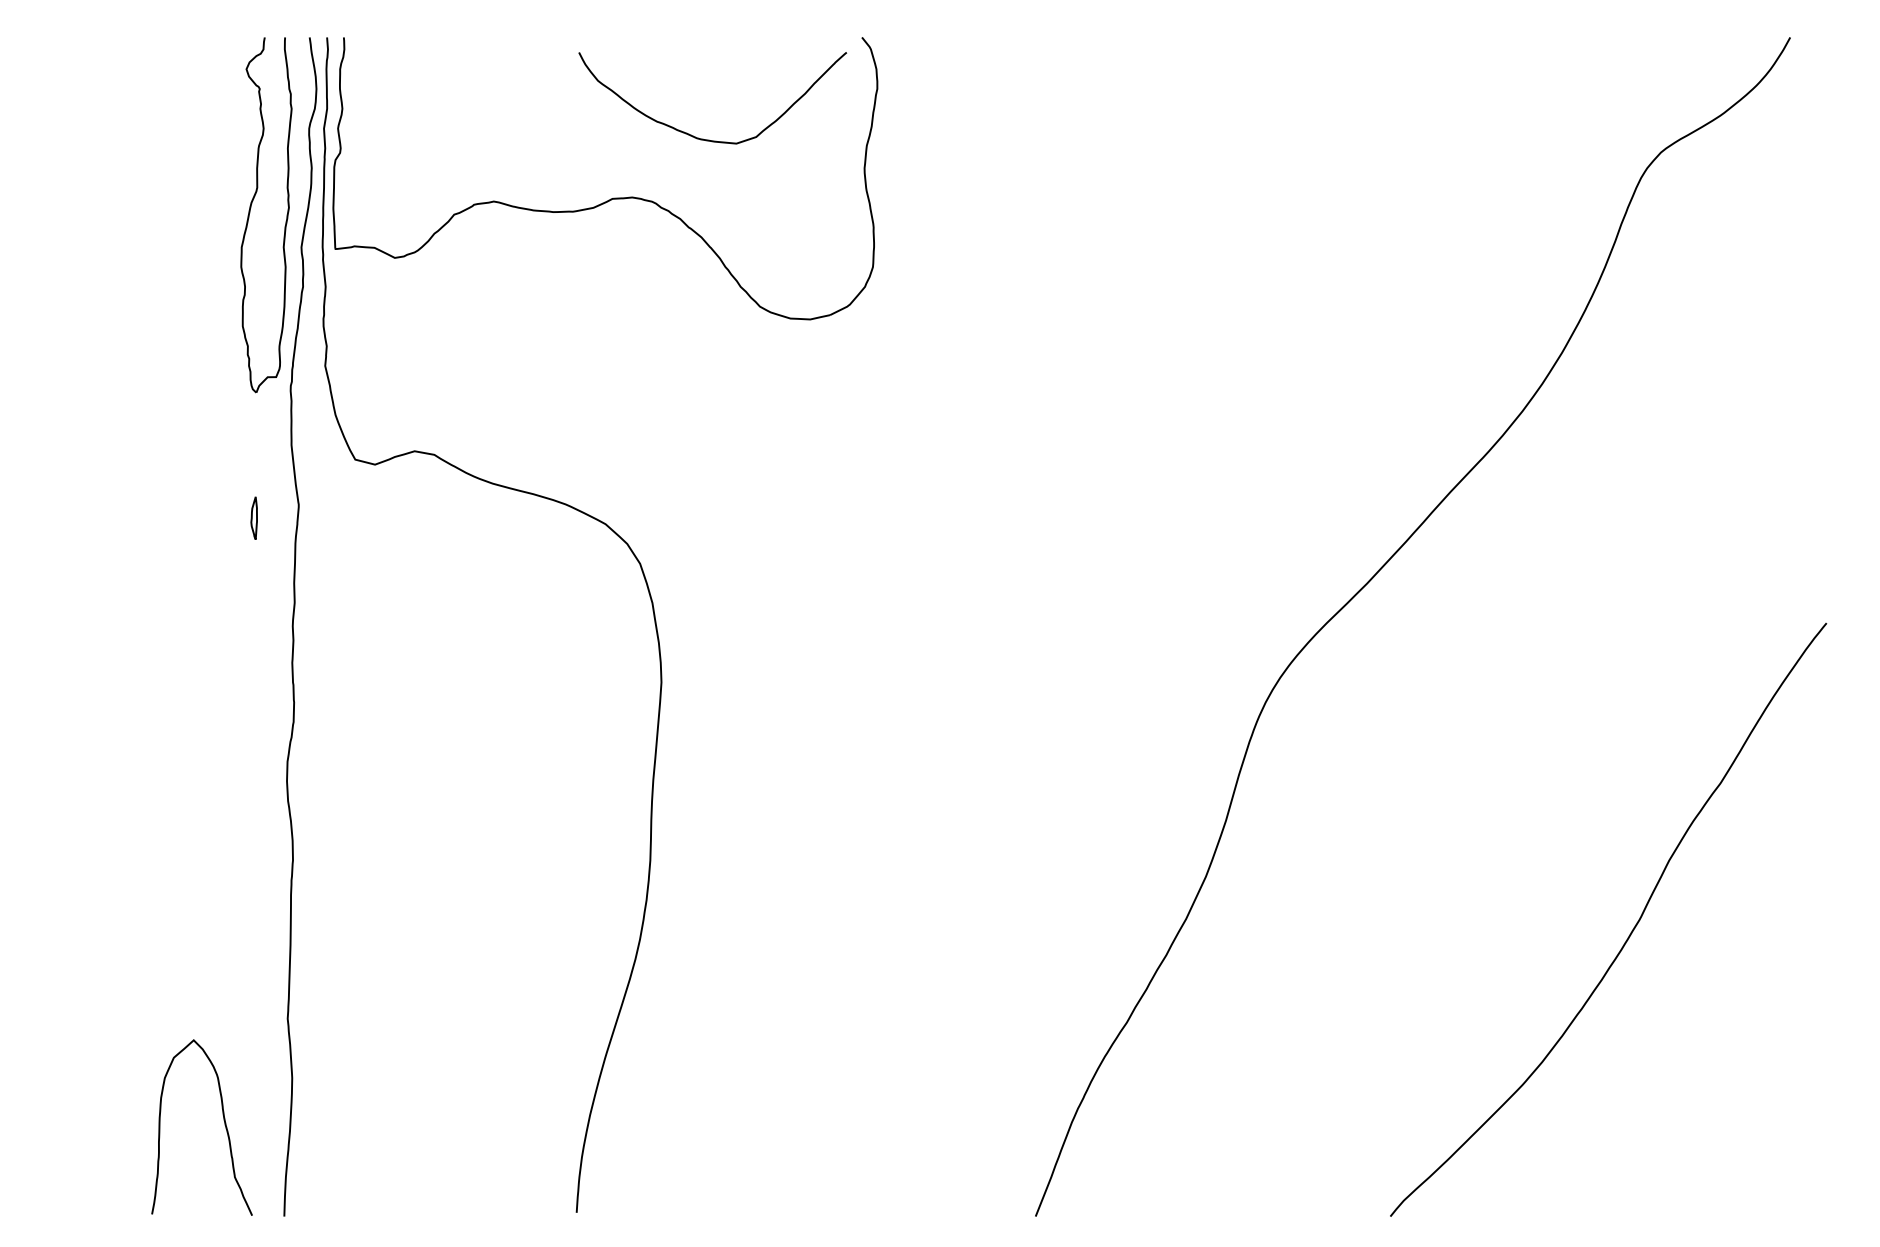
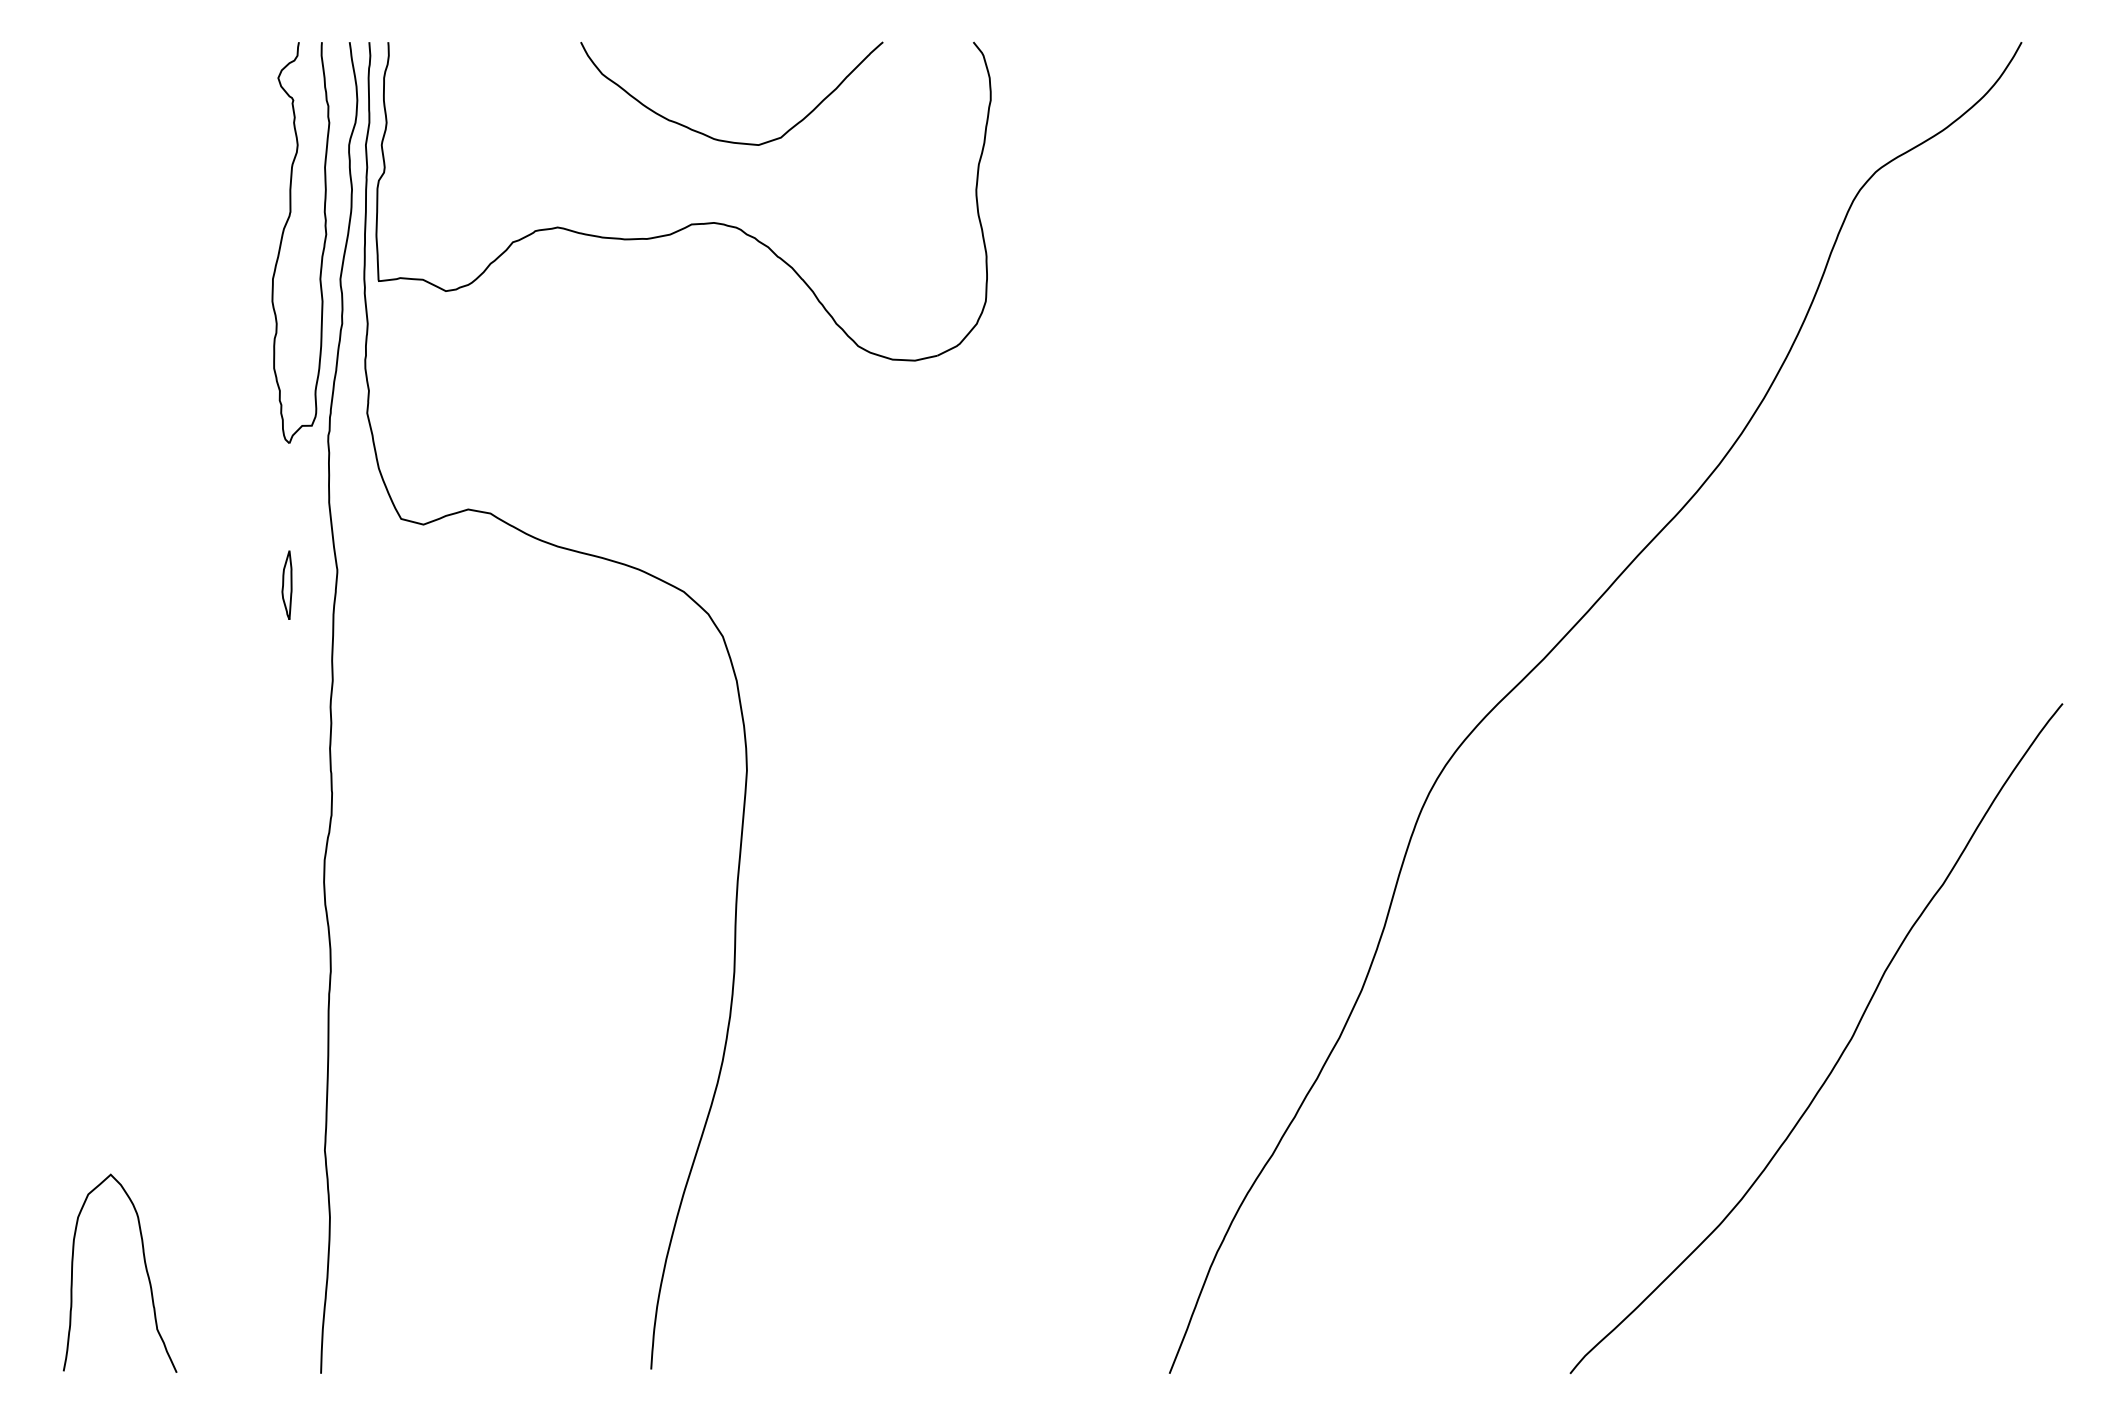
curve: (703, 138) -> (721, 139), moved
part: (253, 517) -> (286, 584), size x1.43
curve: (223, 1120) -> (144, 1265), moved

